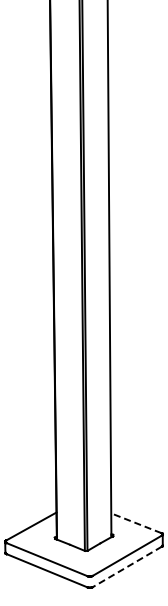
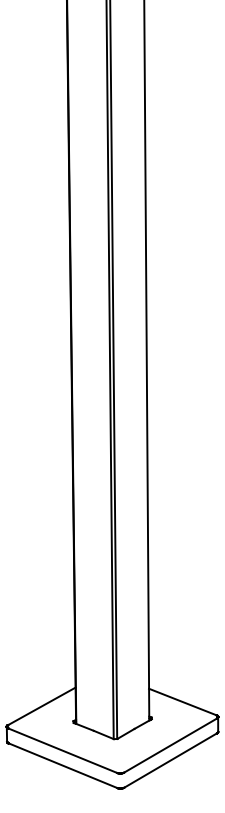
line: (136, 523) -> (182, 702), dashed -> solid
line: (126, 567) -> (169, 761), dashed -> solid

